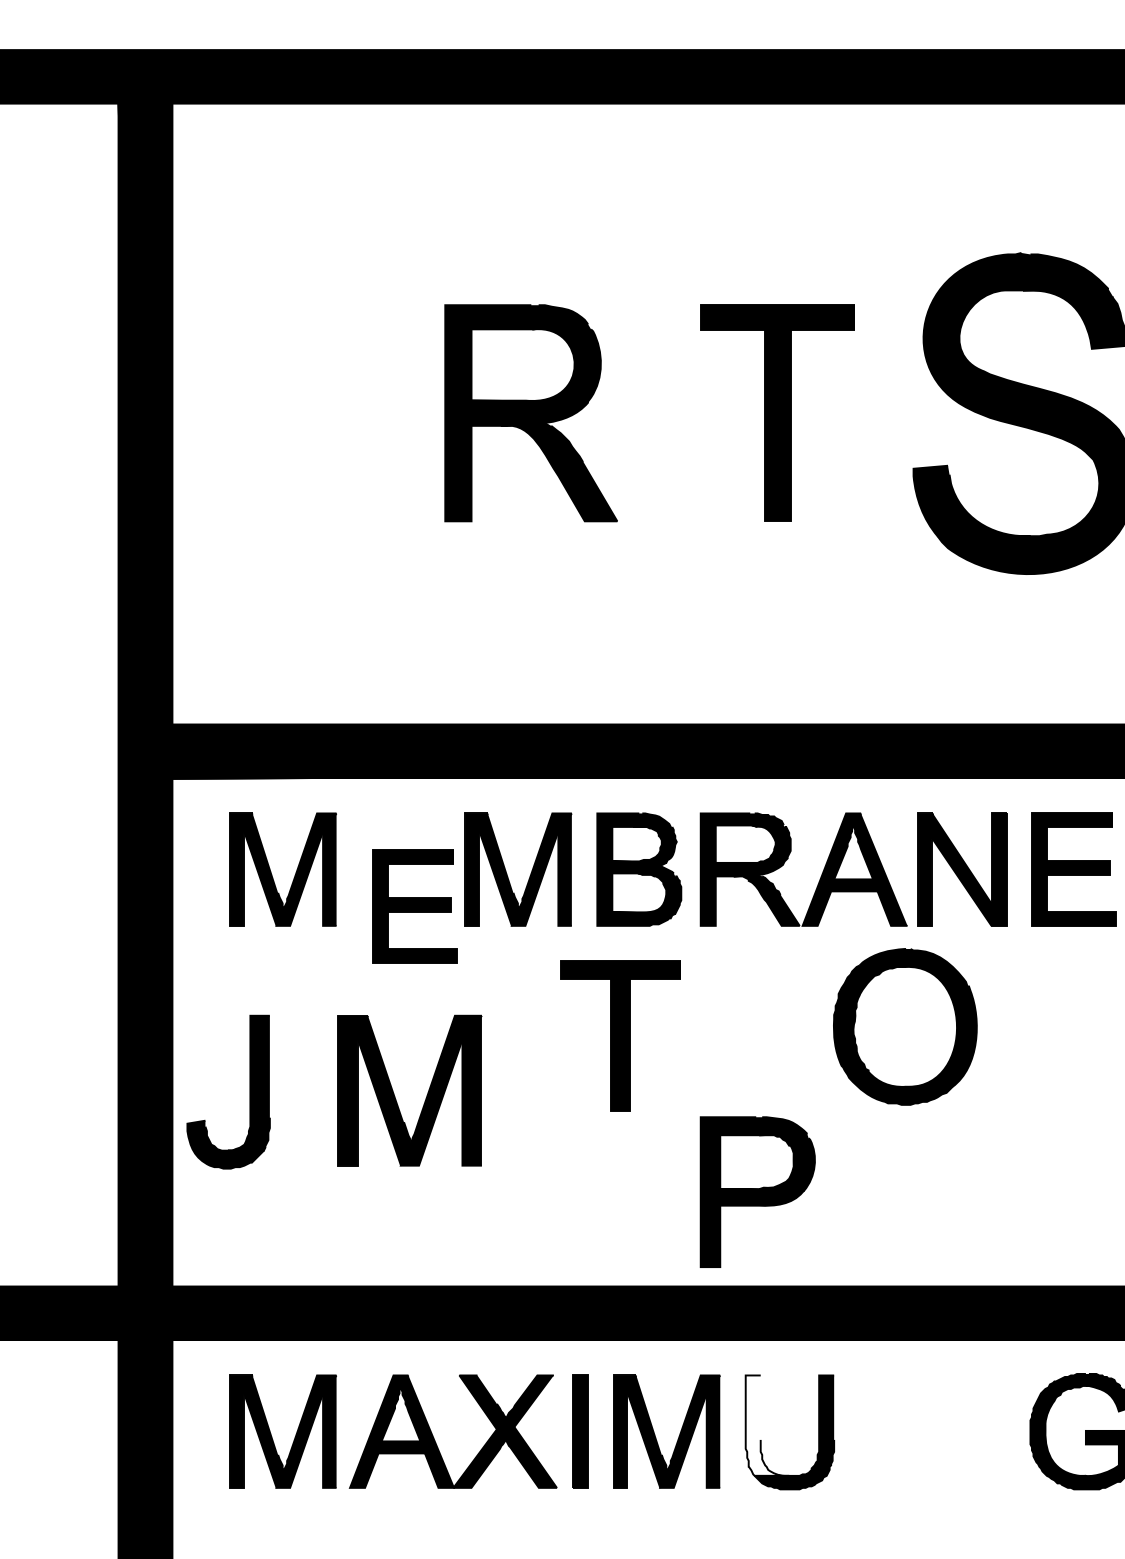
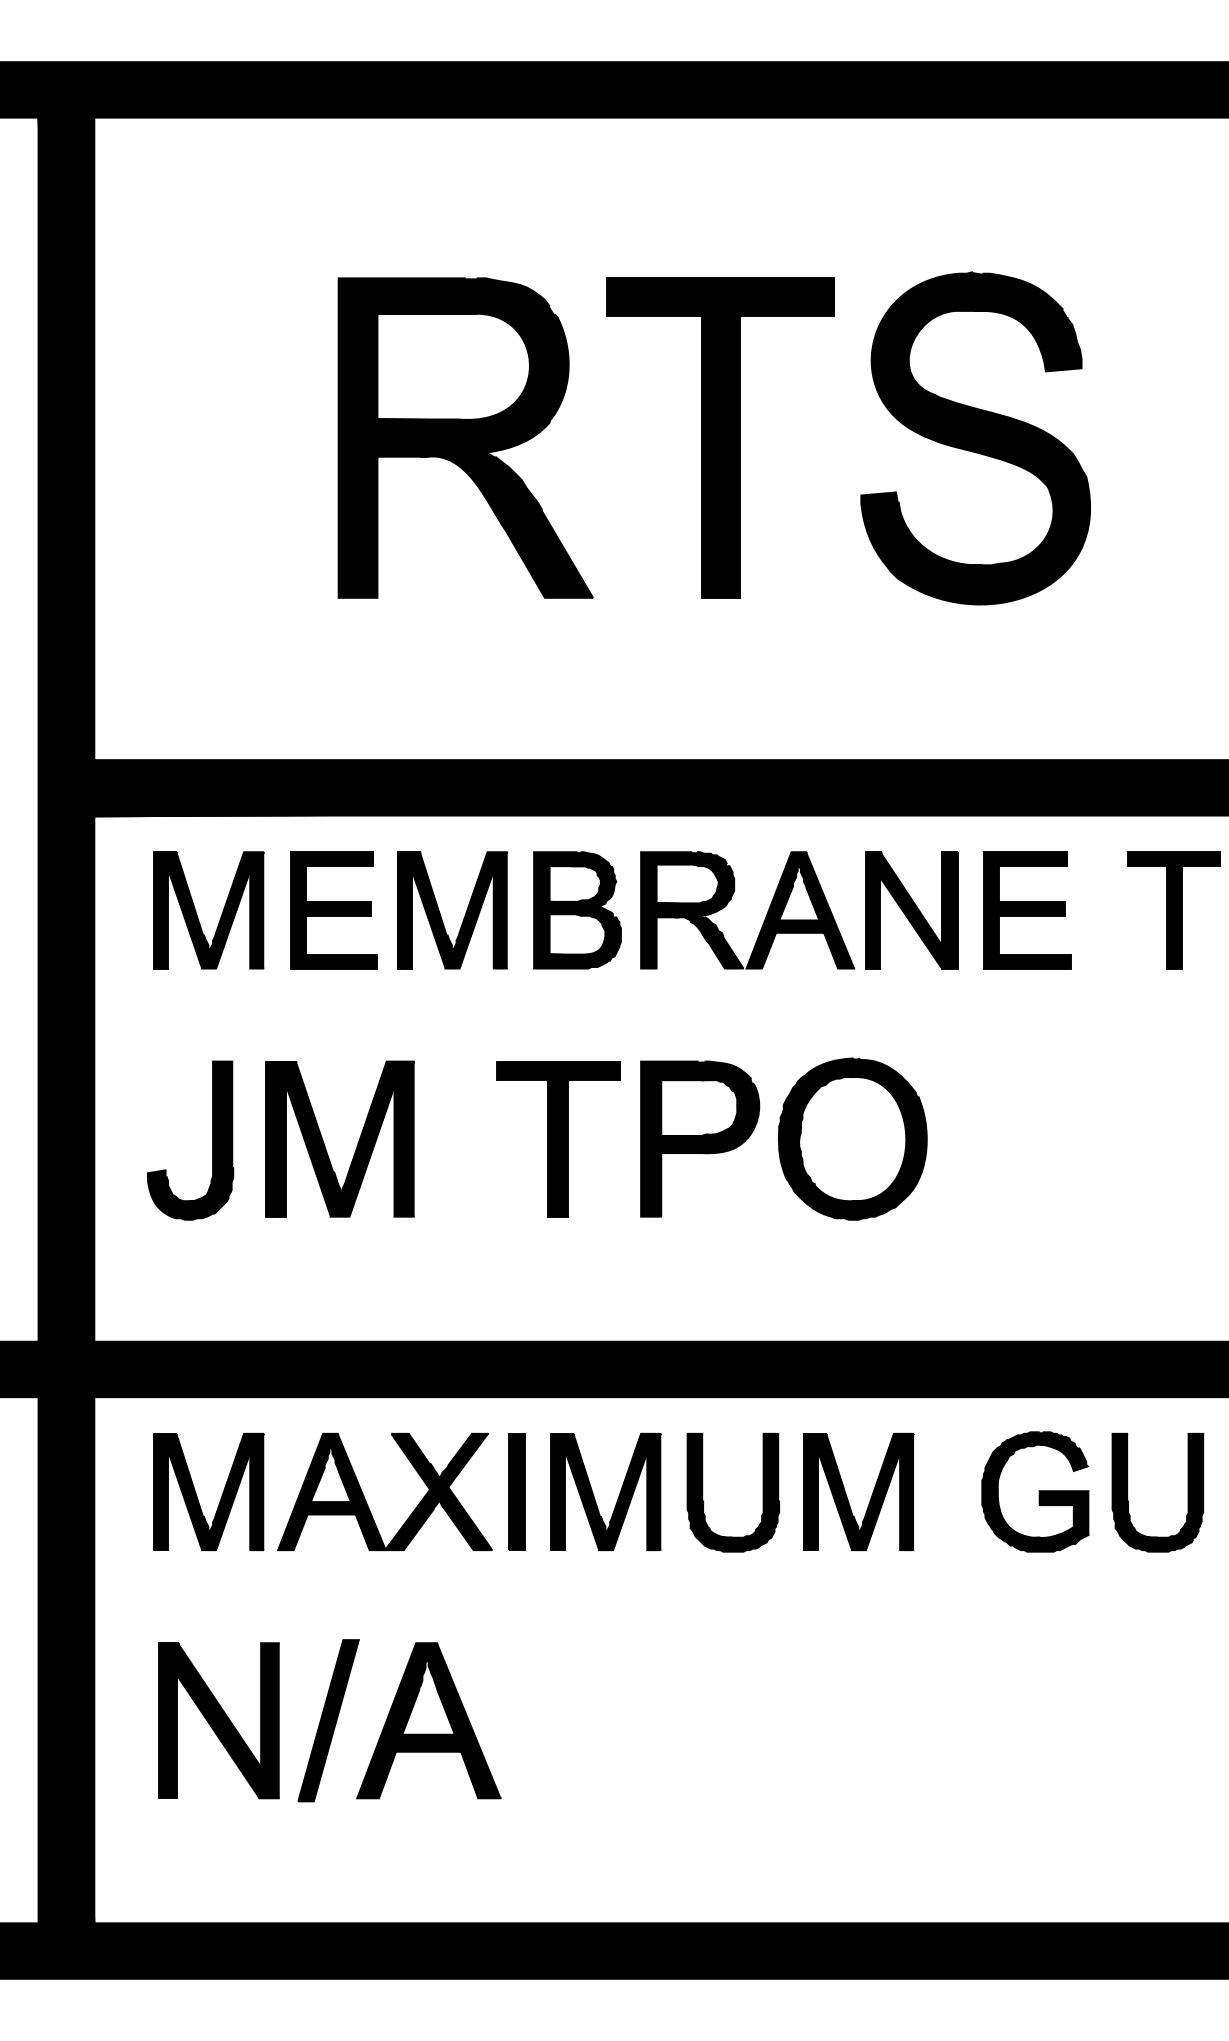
part: (531, 412) -> (465, 437), size x1.43
part: (777, 412) -> (720, 437), size x1.43
part: (414, 906) -> (333, 910), moved
part: (905, 1026) -> (852, 1138), moved
part: (620, 1035) -> (558, 1139), moved
part: (249, 1092) -> (212, 1140), moved
part: (758, 1191) -> (700, 1138), moved
fill: (766, 1425) -> (709, 1485), added
part: (900, 1436) -> (847, 1496), added

